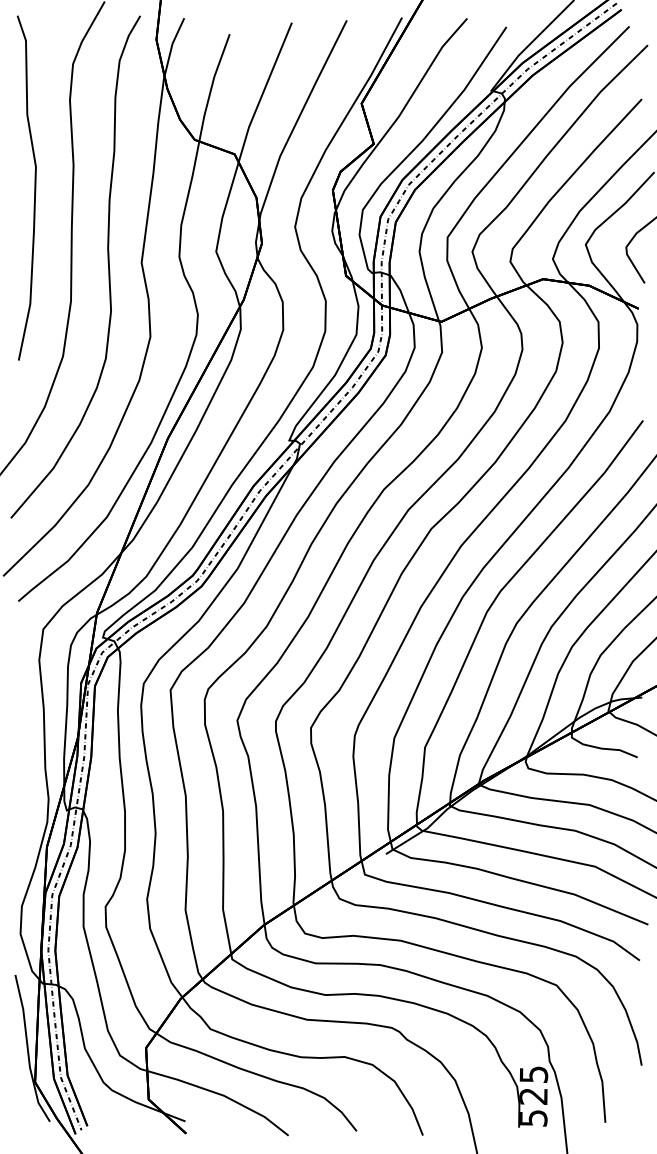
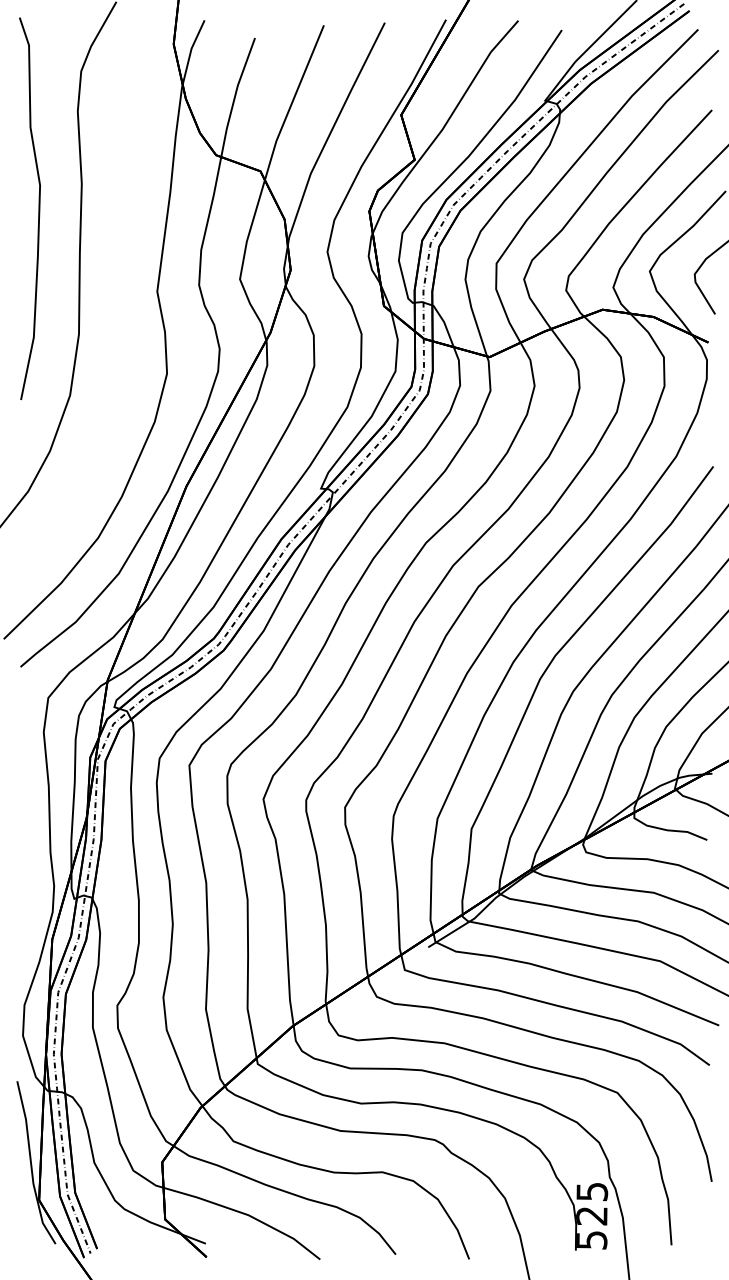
curve: (107, 262) -> (119, 291), removed

